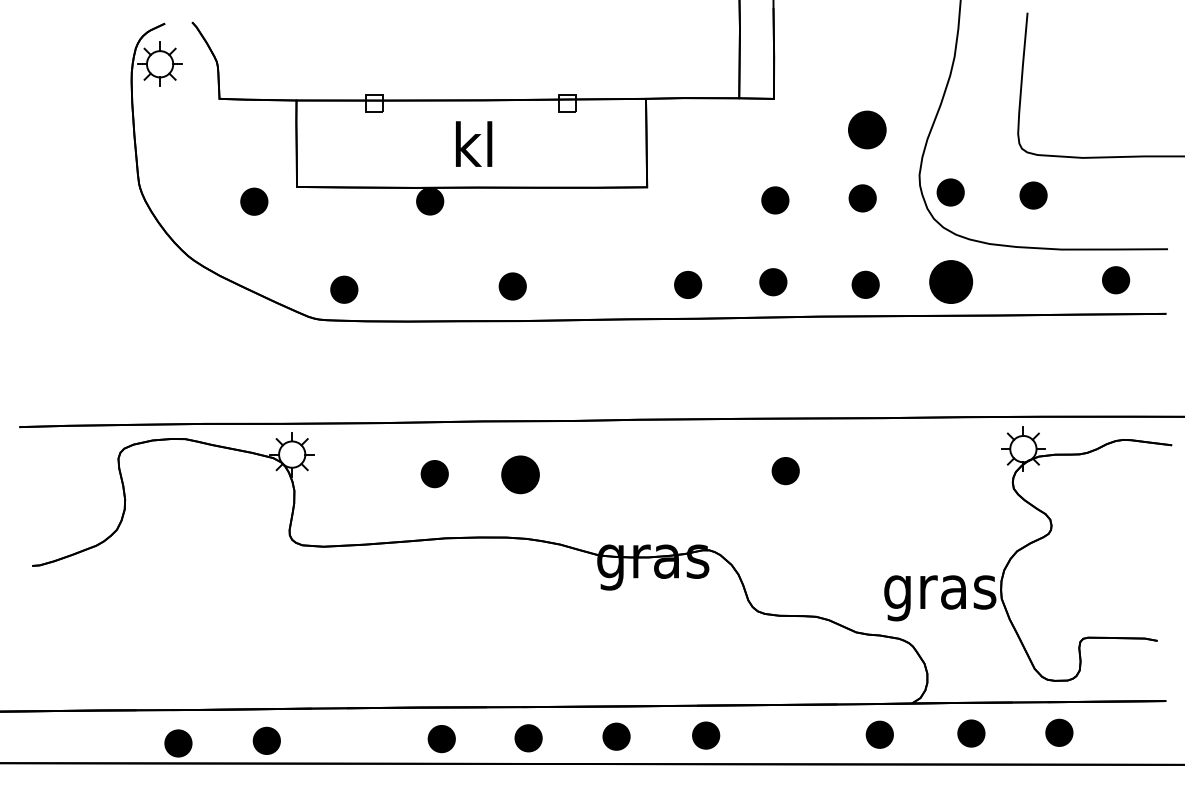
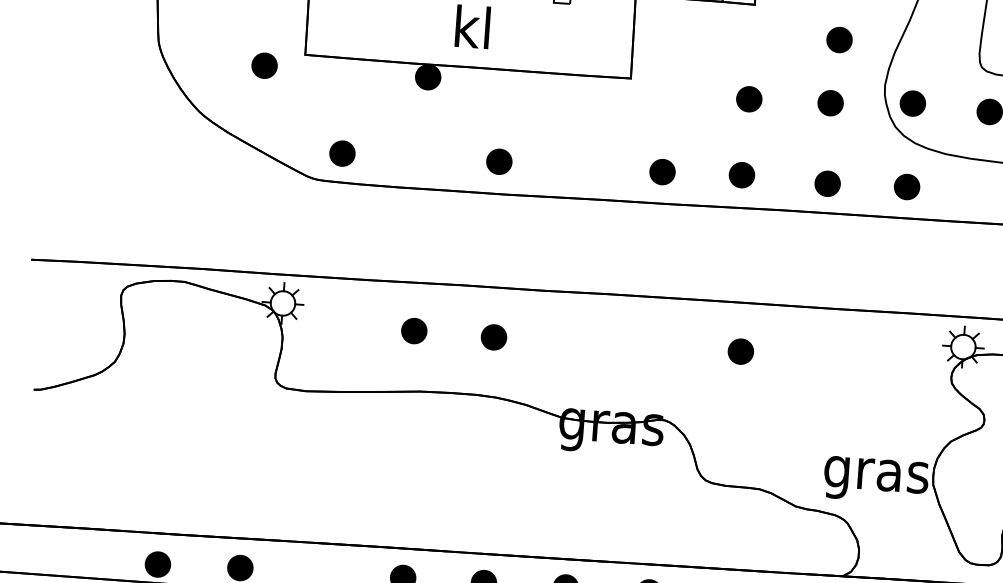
part: (867, 130) -> (839, 40), size x0.71
part: (950, 282) -> (906, 187), size x0.62
part: (520, 474) -> (493, 337), size x0.71

